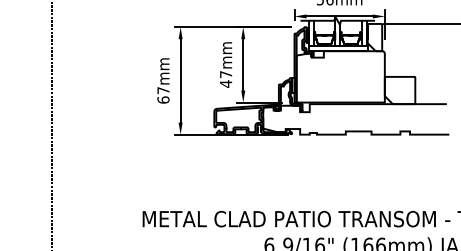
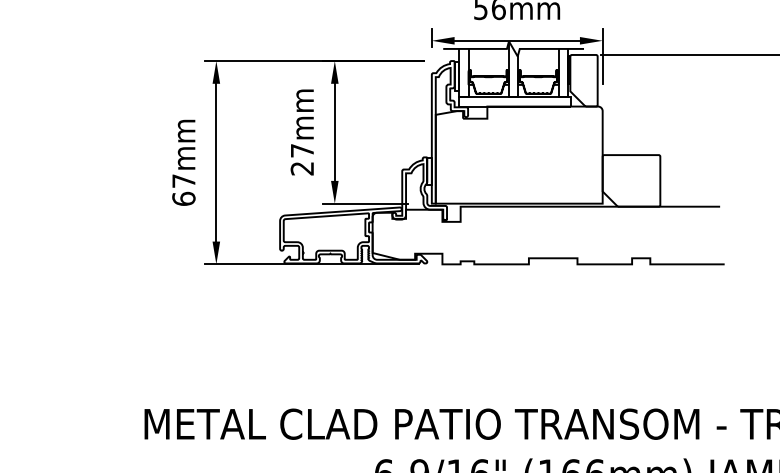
text: (226, 83) -> (303, 167), 47mm -> 27mm

